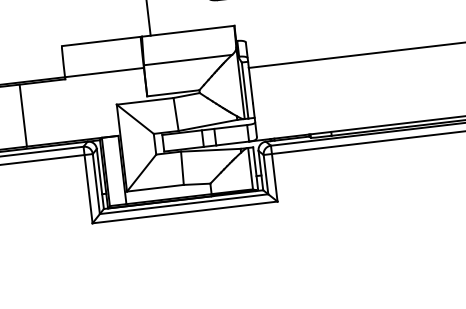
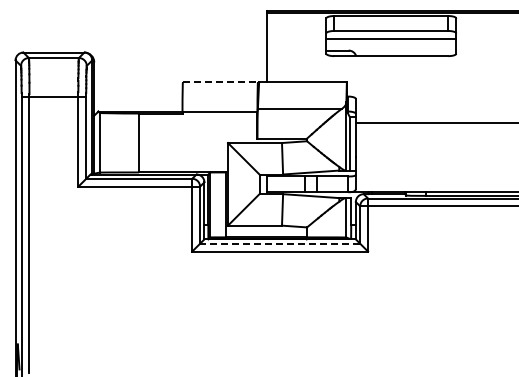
line: (102, 41) -> (221, 82), solid -> dashed
line: (183, 203) -> (279, 243), solid -> dashed

